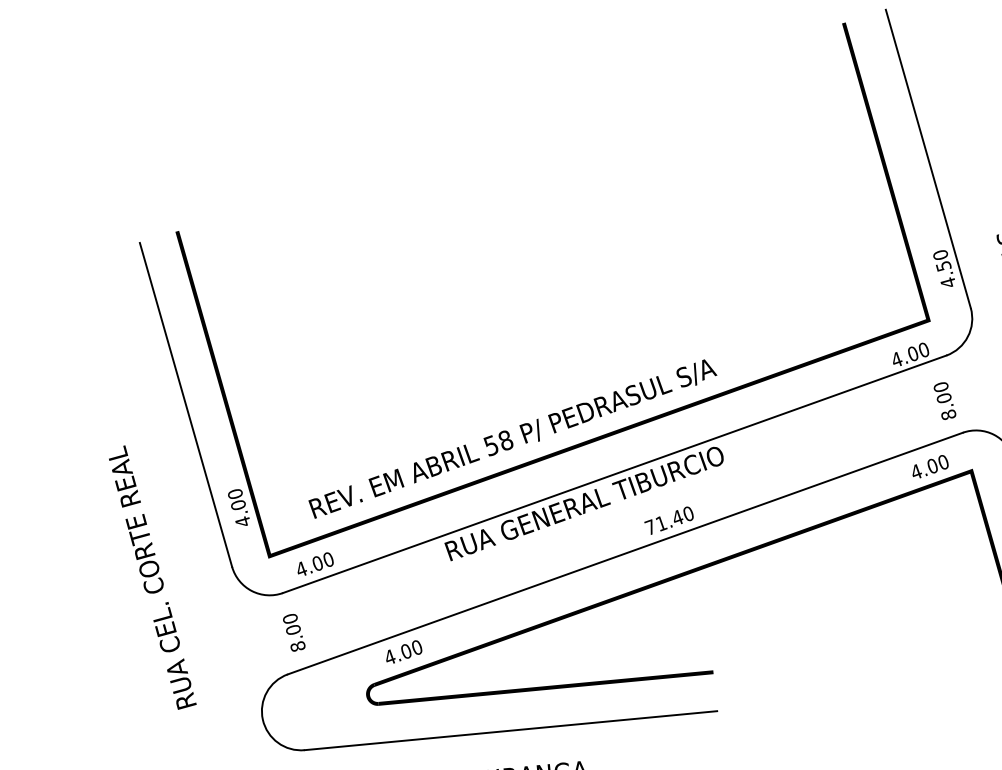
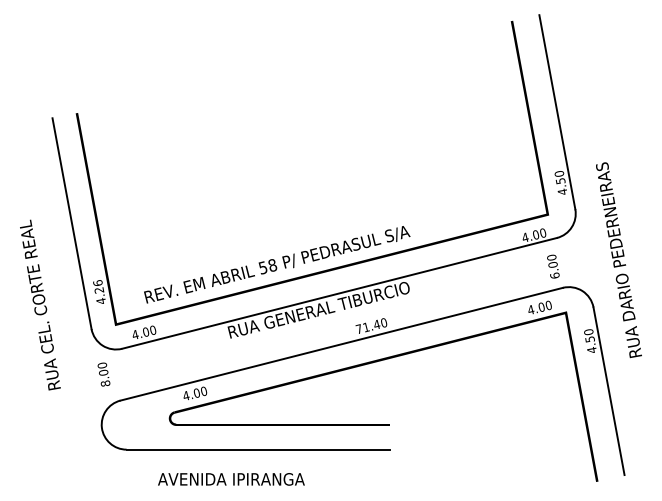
text: (947, 414) -> (554, 275), 8.00 -> 6.00
text: (236, 499) -> (98, 286), 4.00 -> 4.26
text: (152, 576) -> (40, 304), moved
text: (293, 632) -> (103, 374), moved

